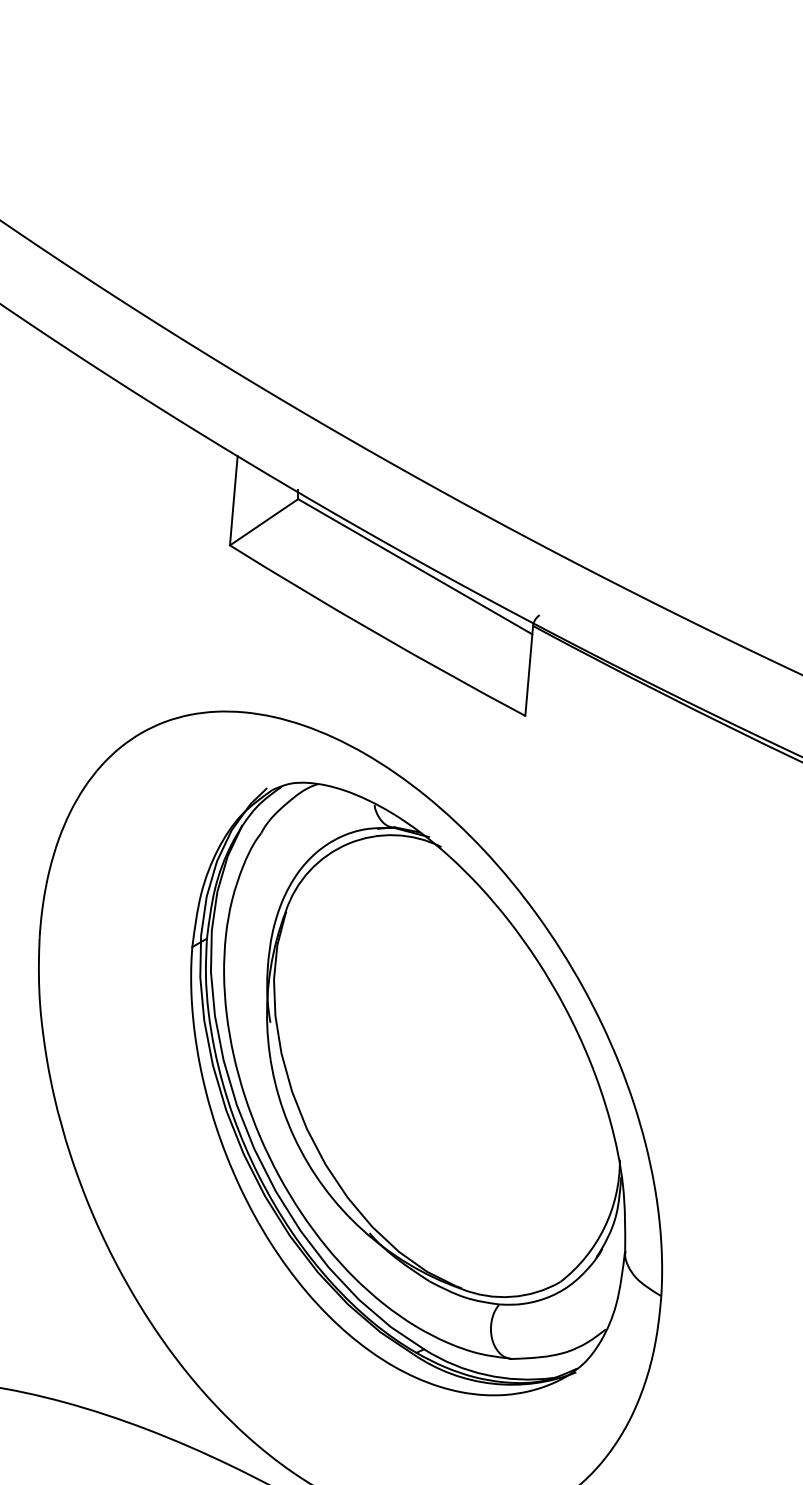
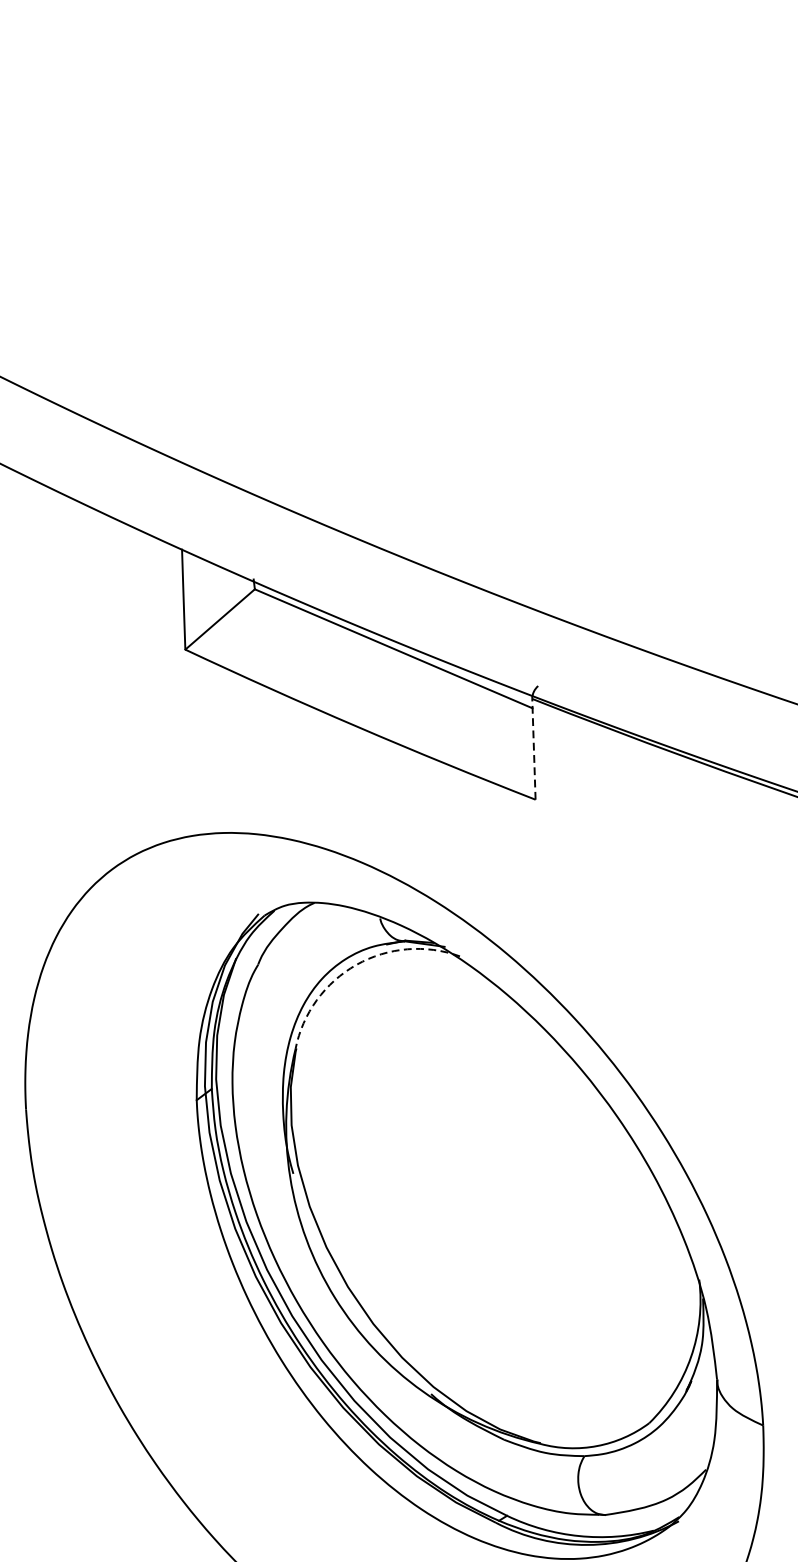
line: (529, 670) -> (534, 748), solid -> dashed
arc: (348, 843) -> (356, 964), solid -> dashed

